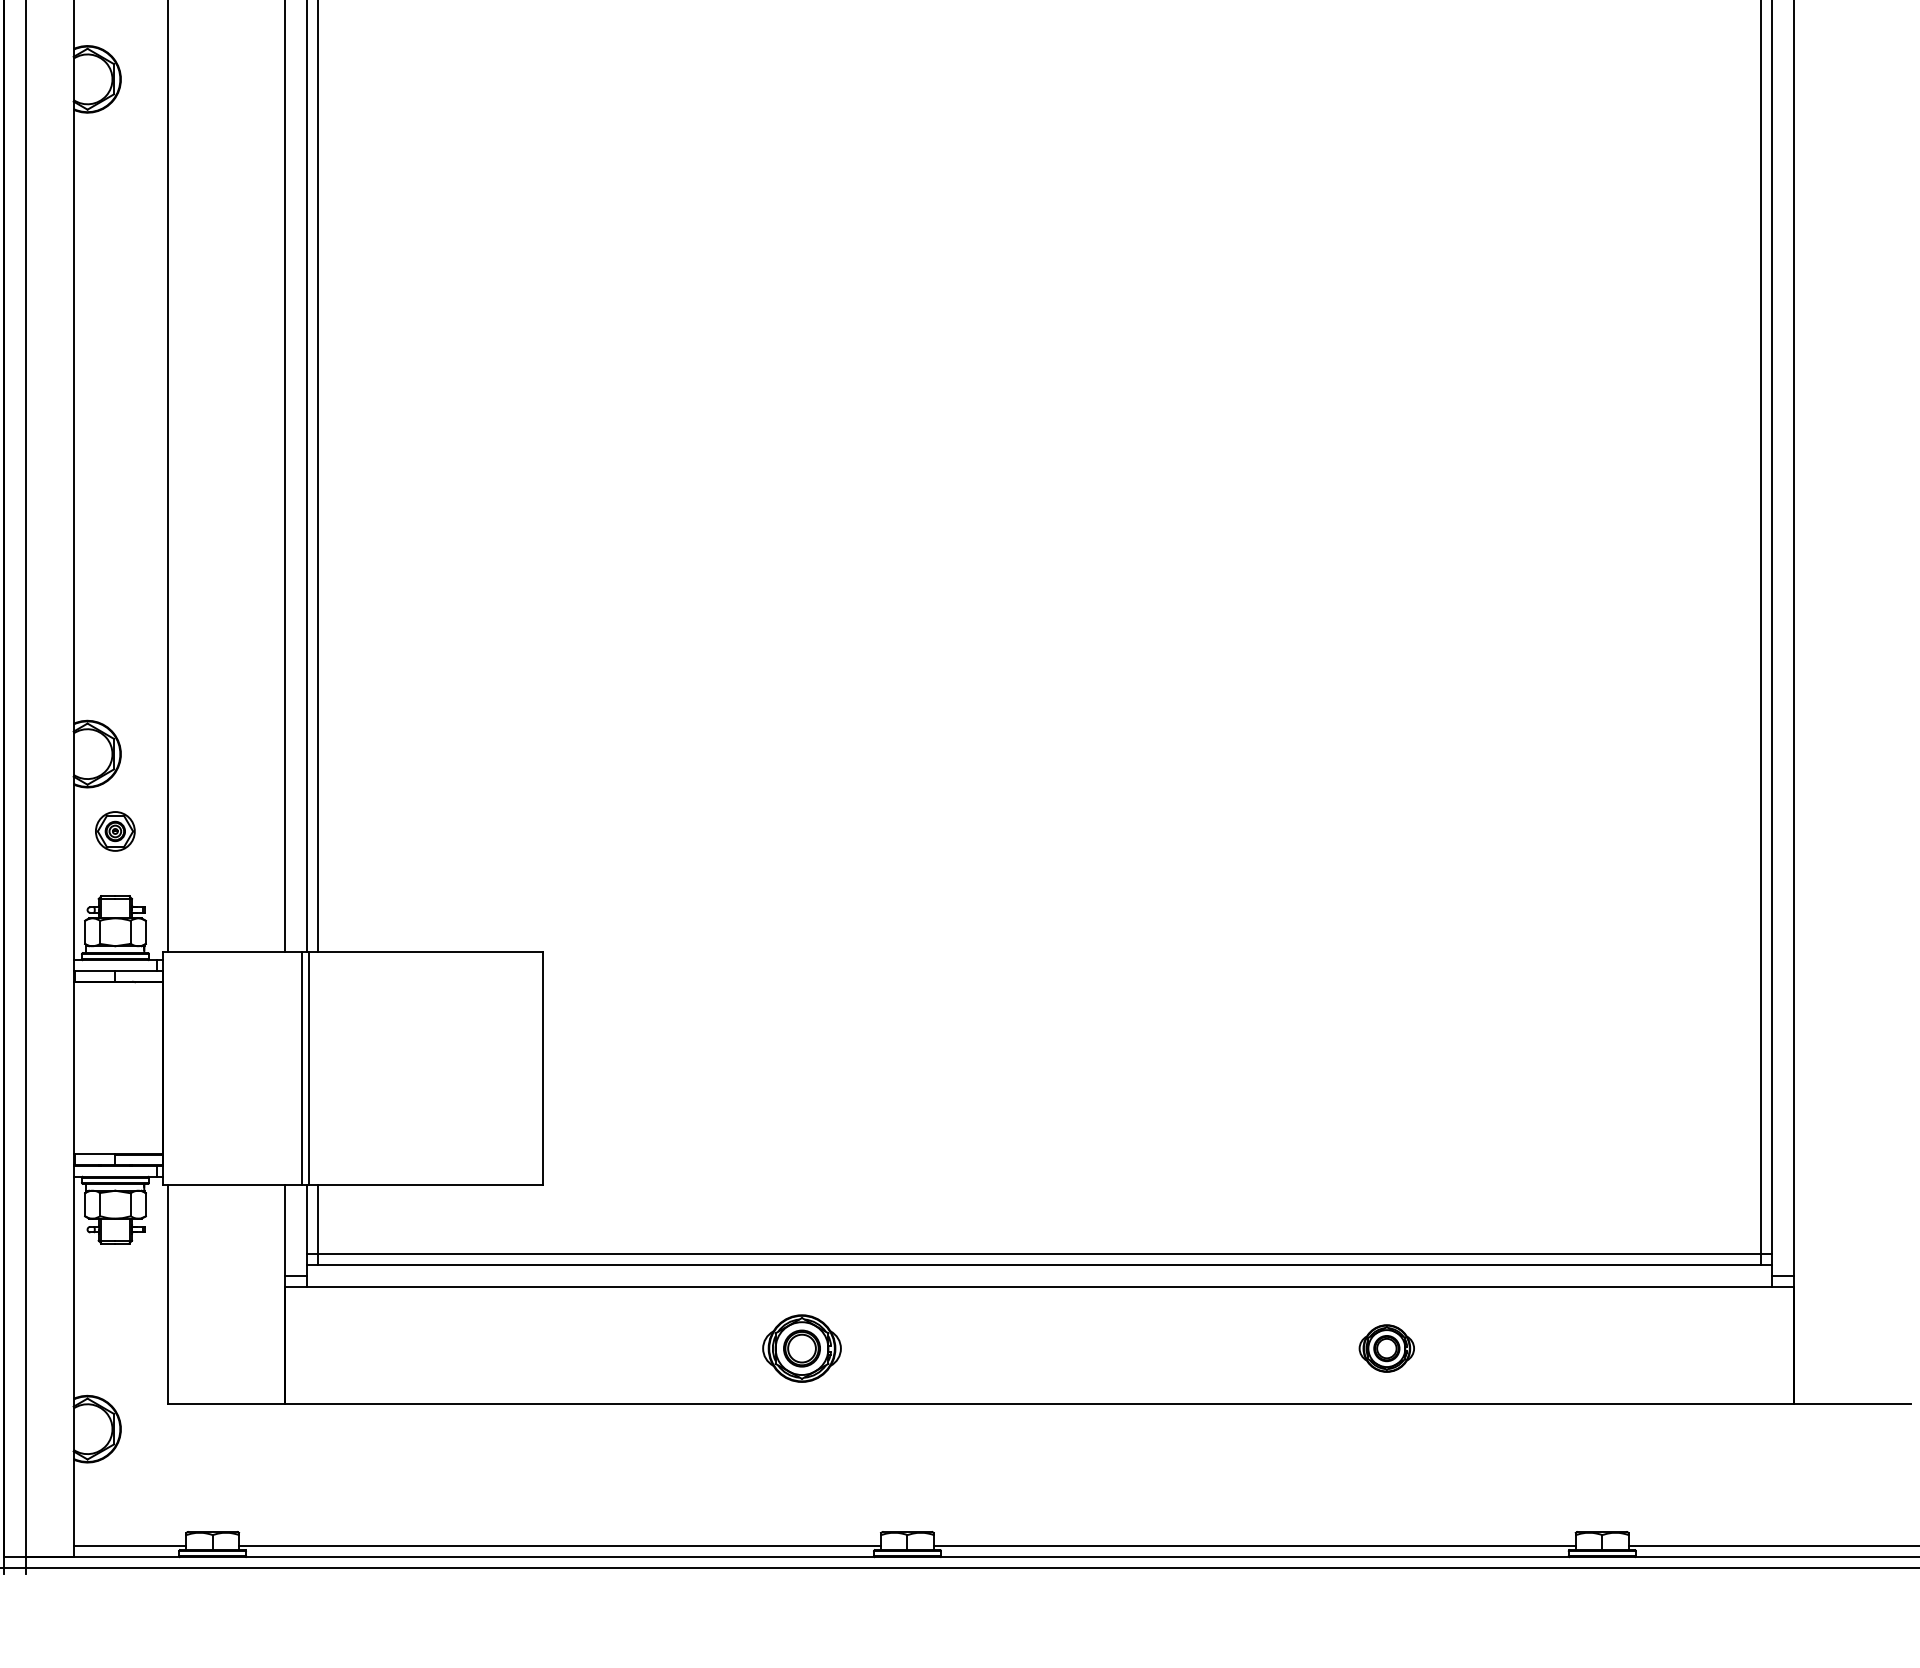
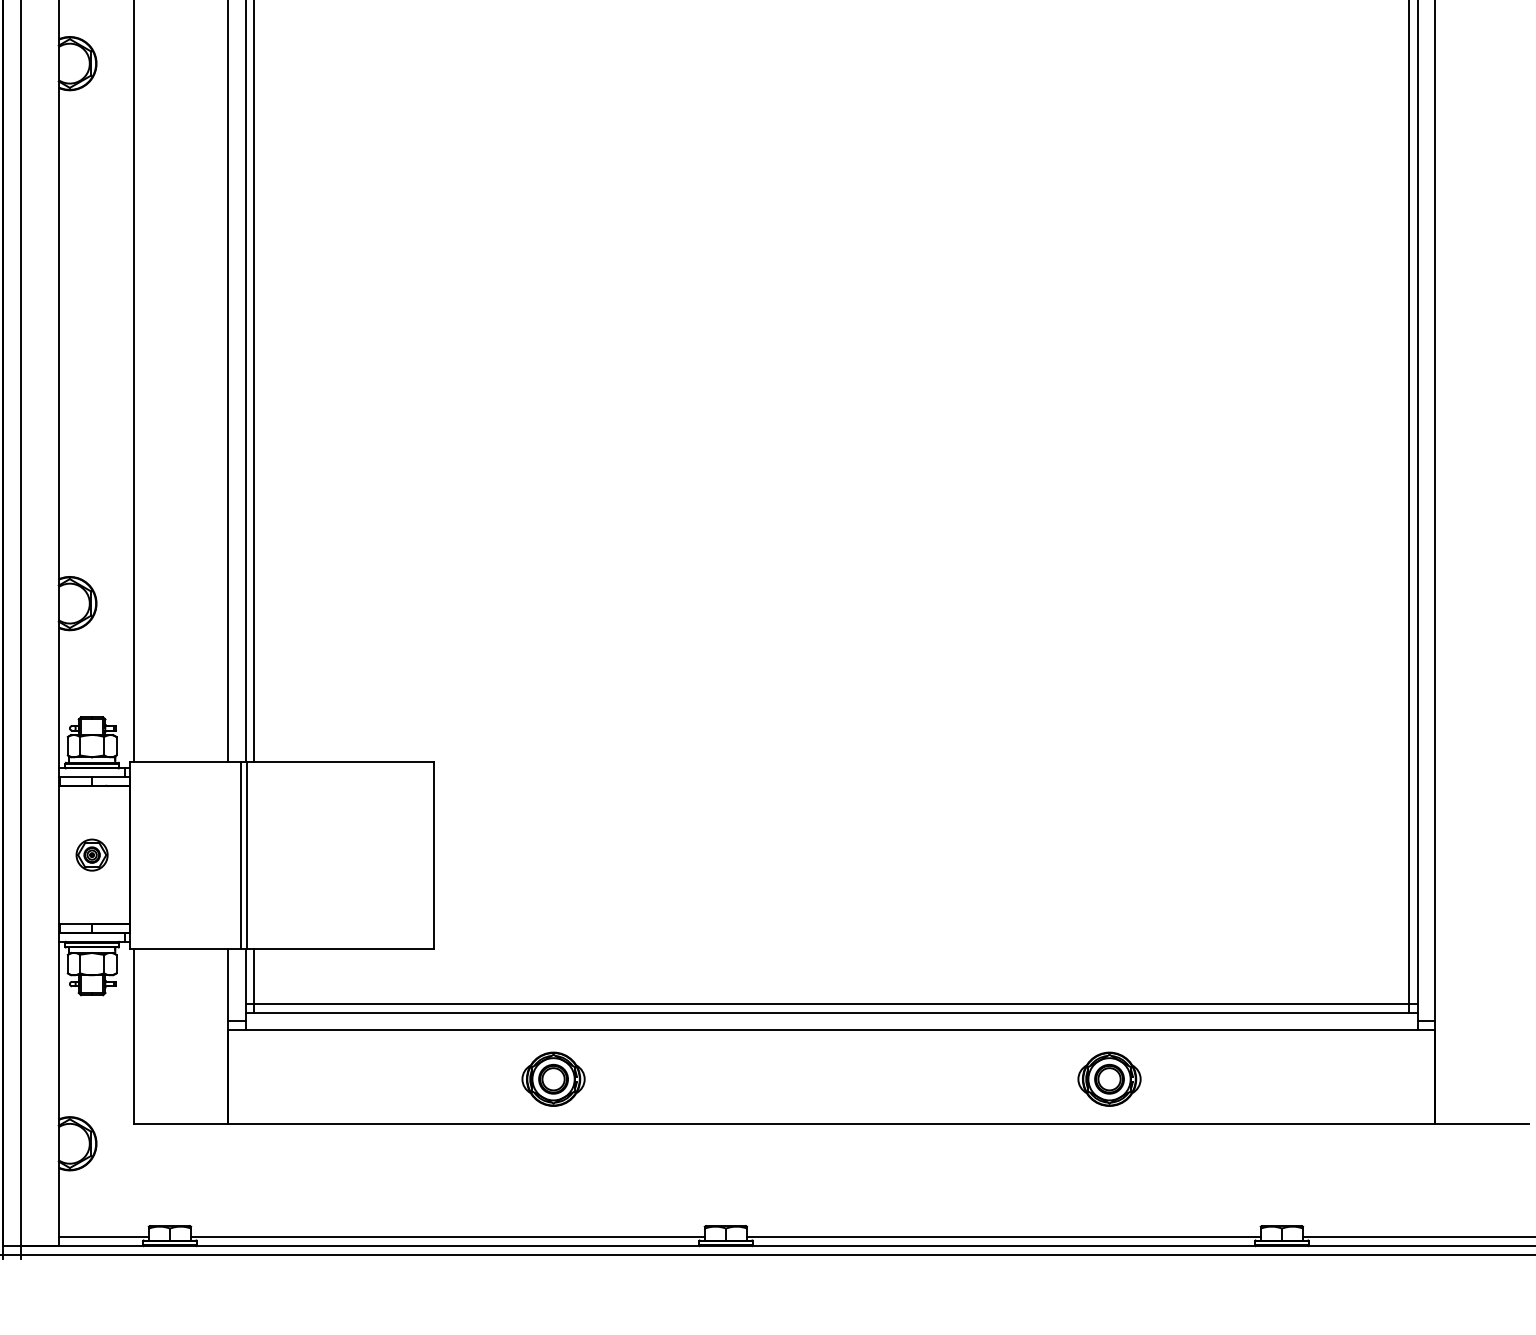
part: (115, 831) -> (92, 855), moved
part: (801, 1348) -> (553, 1079), moved
part: (1386, 1348) -> (1109, 1079), size x1.43

